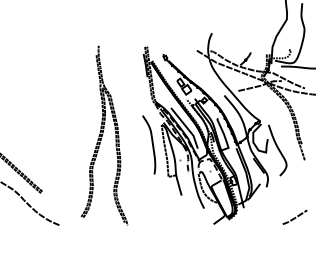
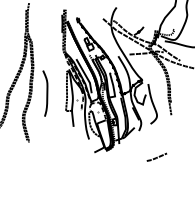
curve: (151, 143) -> (46, 92), moved

